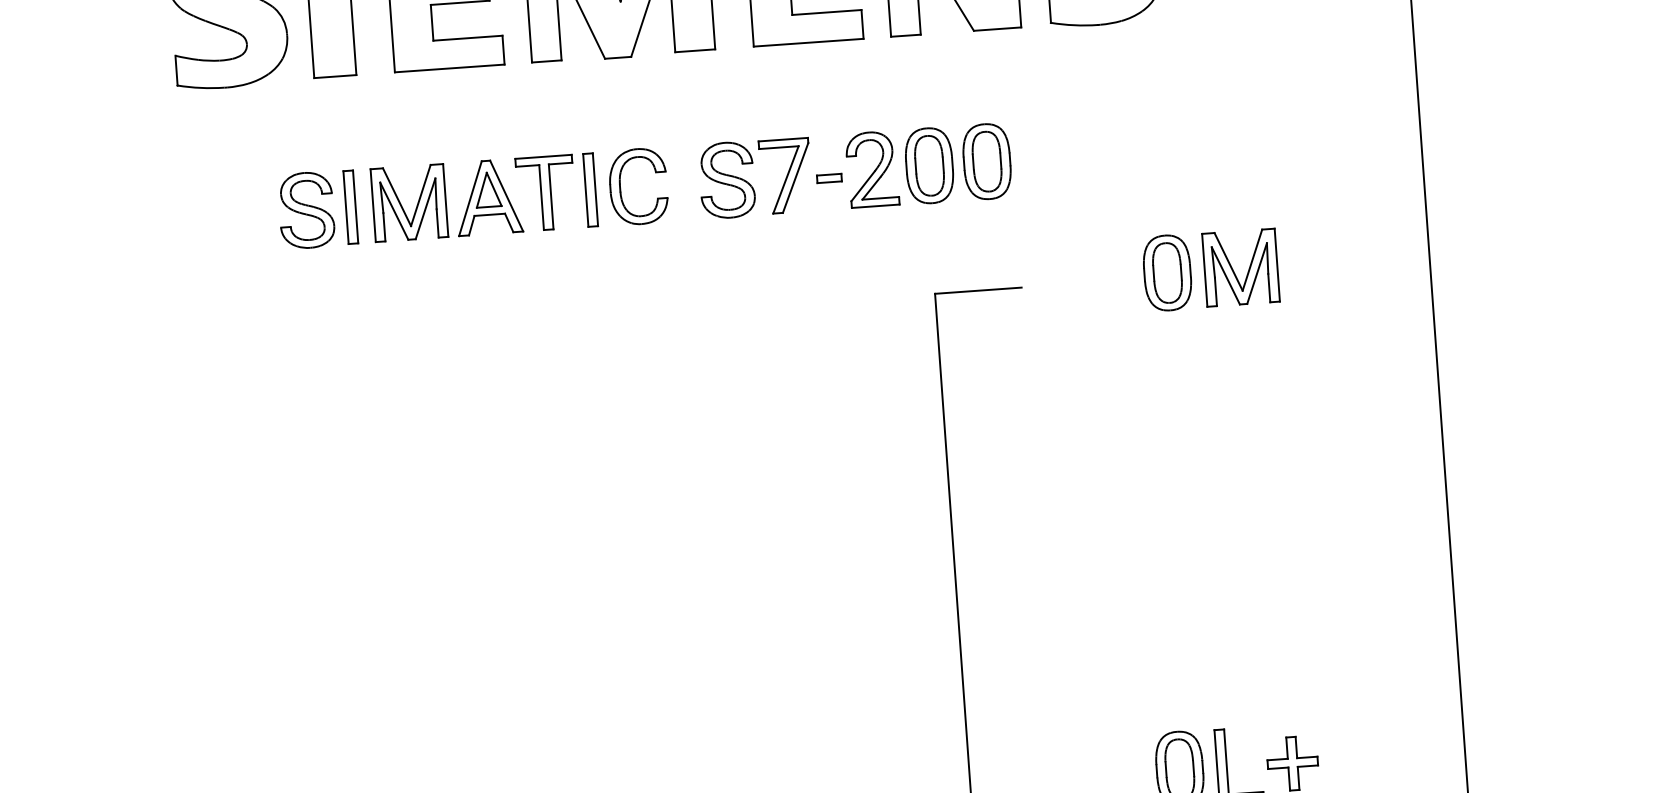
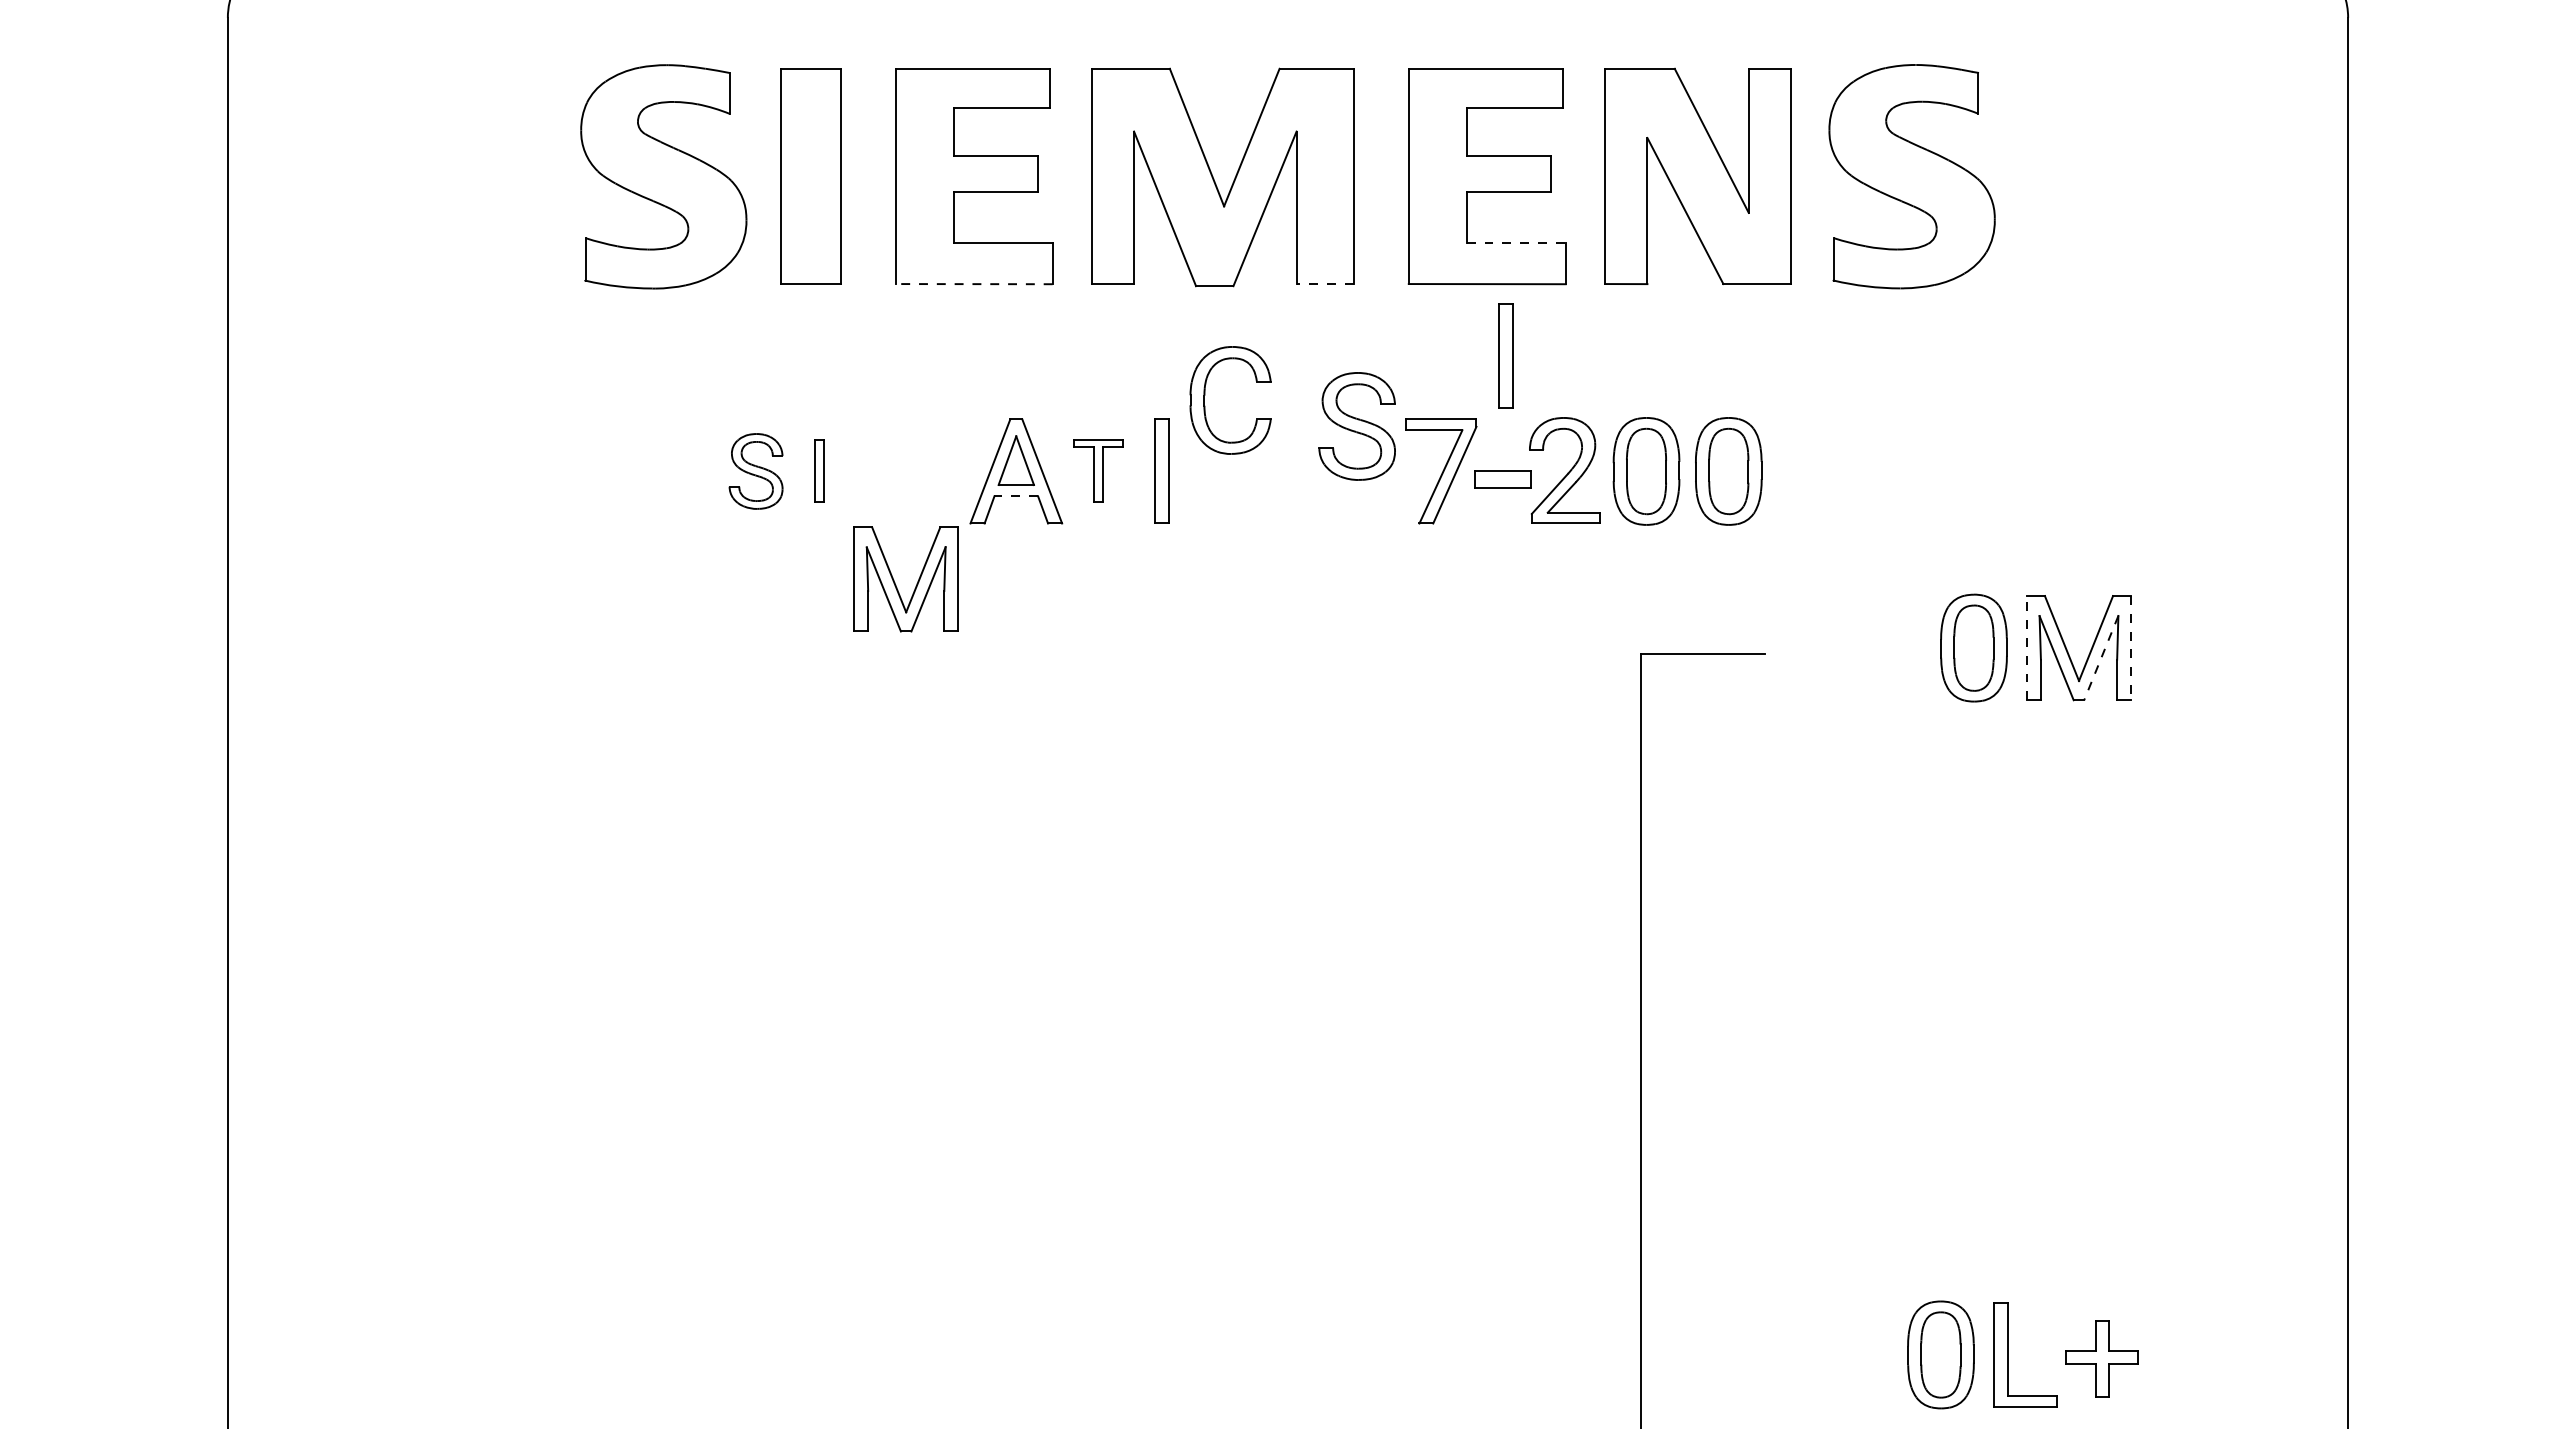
line: (827, 12) -> (1516, 243), solid -> dashed
line: (695, 51) -> (1325, 284), solid -> dashed
line: (449, 68) -> (973, 284), solid -> dashed
part: (825, 91) -> (1505, 355), added
part: (829, 178) -> (1502, 479), size x1.6
part: (726, 180) -> (1356, 426), moved
part: (620, 184) -> (1205, 395), moved
part: (546, 192) -> (1098, 470), size x0.6
part: (402, 205) -> (895, 582), moved
part: (350, 206) -> (819, 470), size x0.6
part: (306, 210) -> (755, 471), size x0.7
line: (489, 214) -> (1016, 496), solid -> dashed
line: (1277, 265) -> (2130, 648), solid -> dashed
line: (1204, 269) -> (2027, 647), solid -> dashed
line: (1257, 273) -> (2101, 658), solid -> dashed

